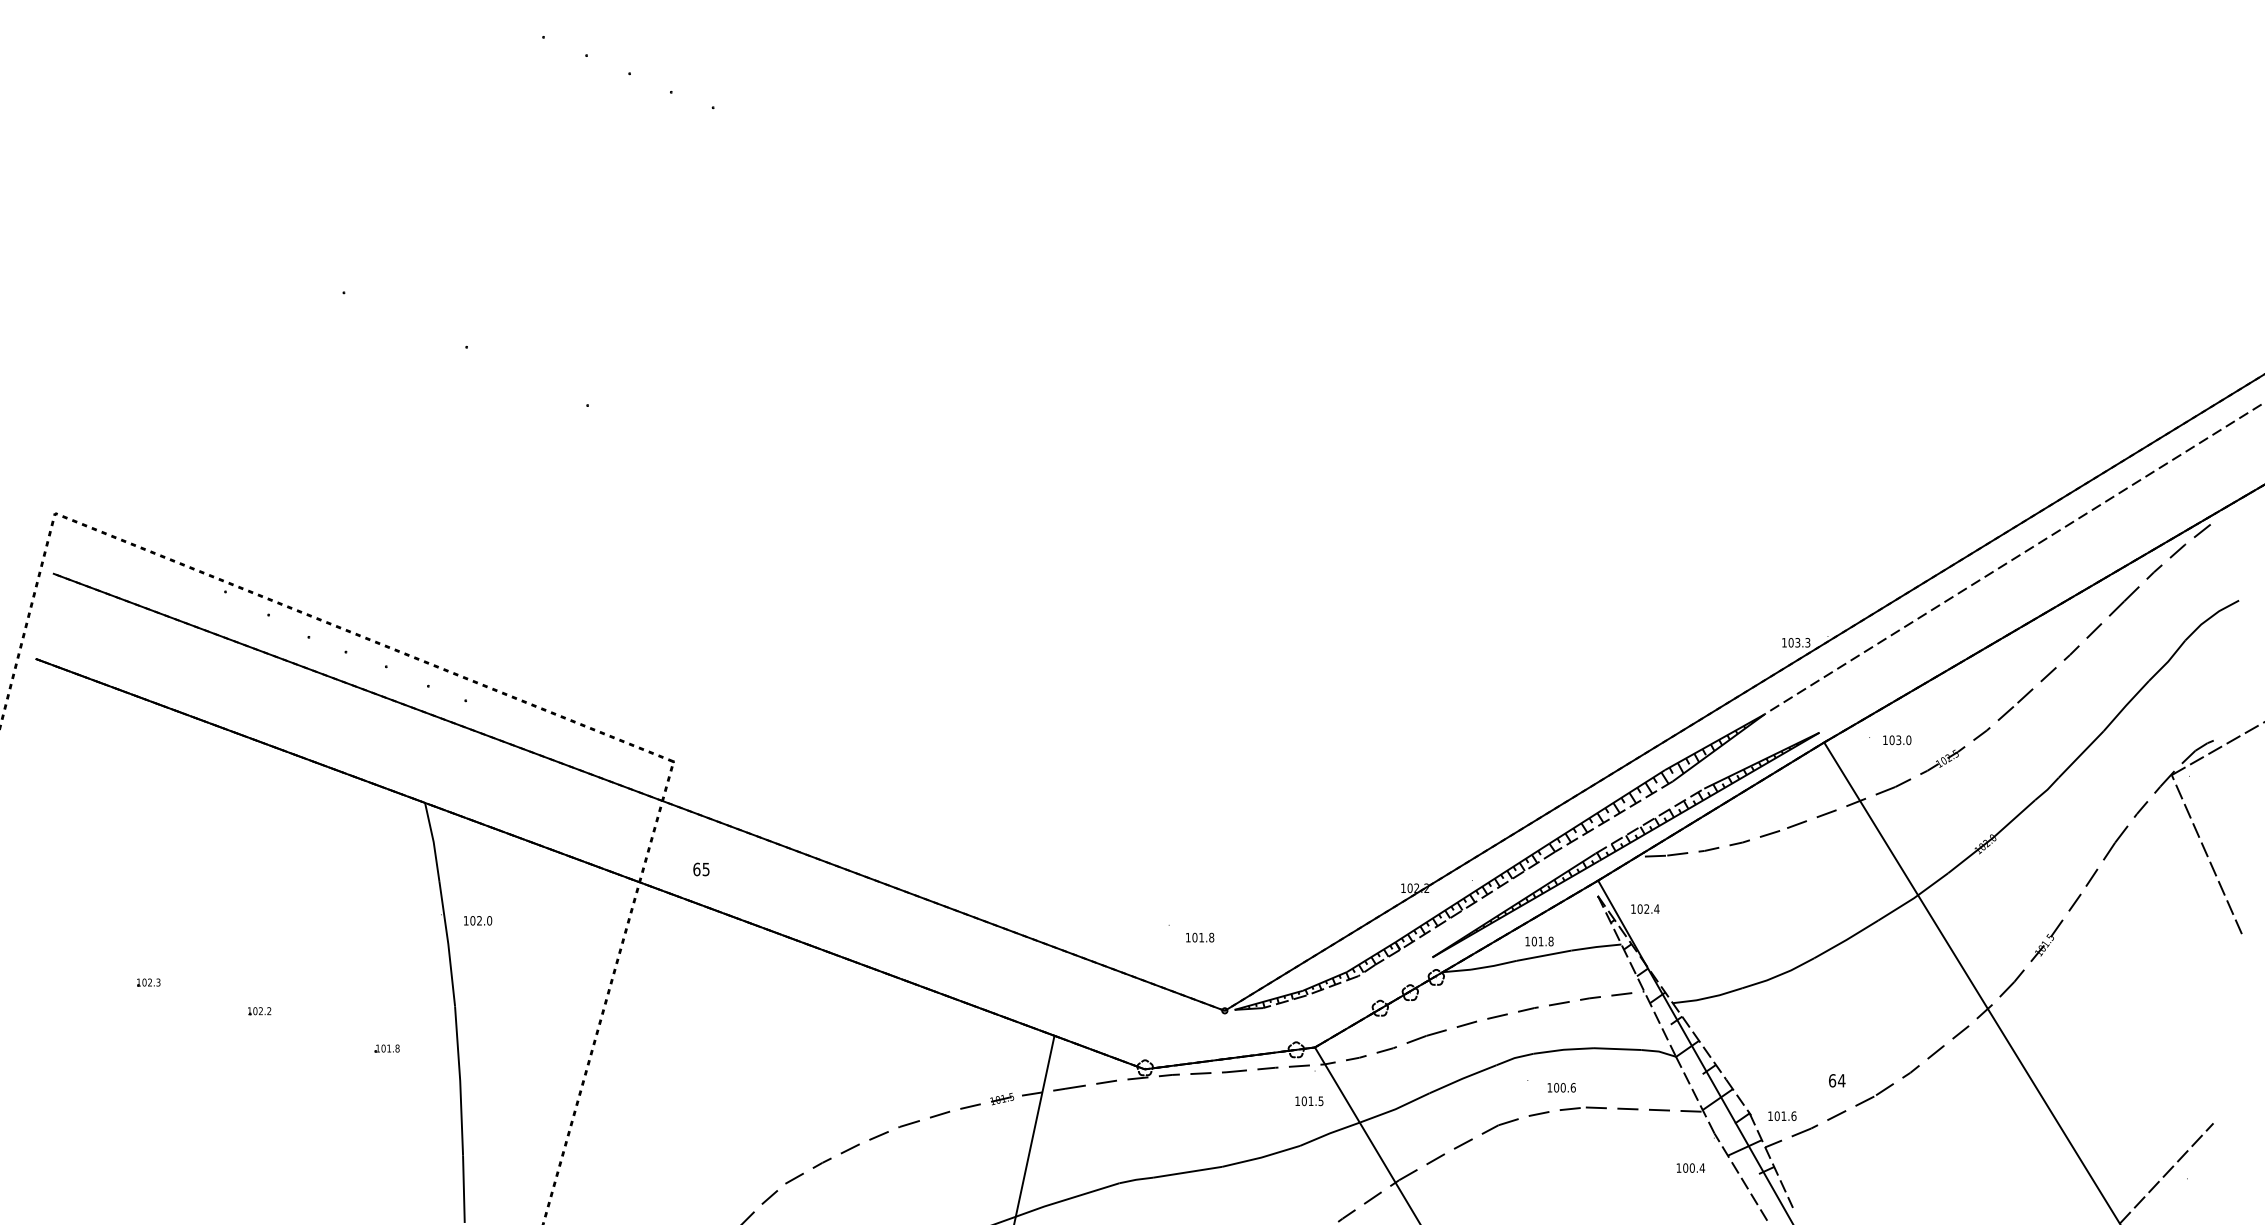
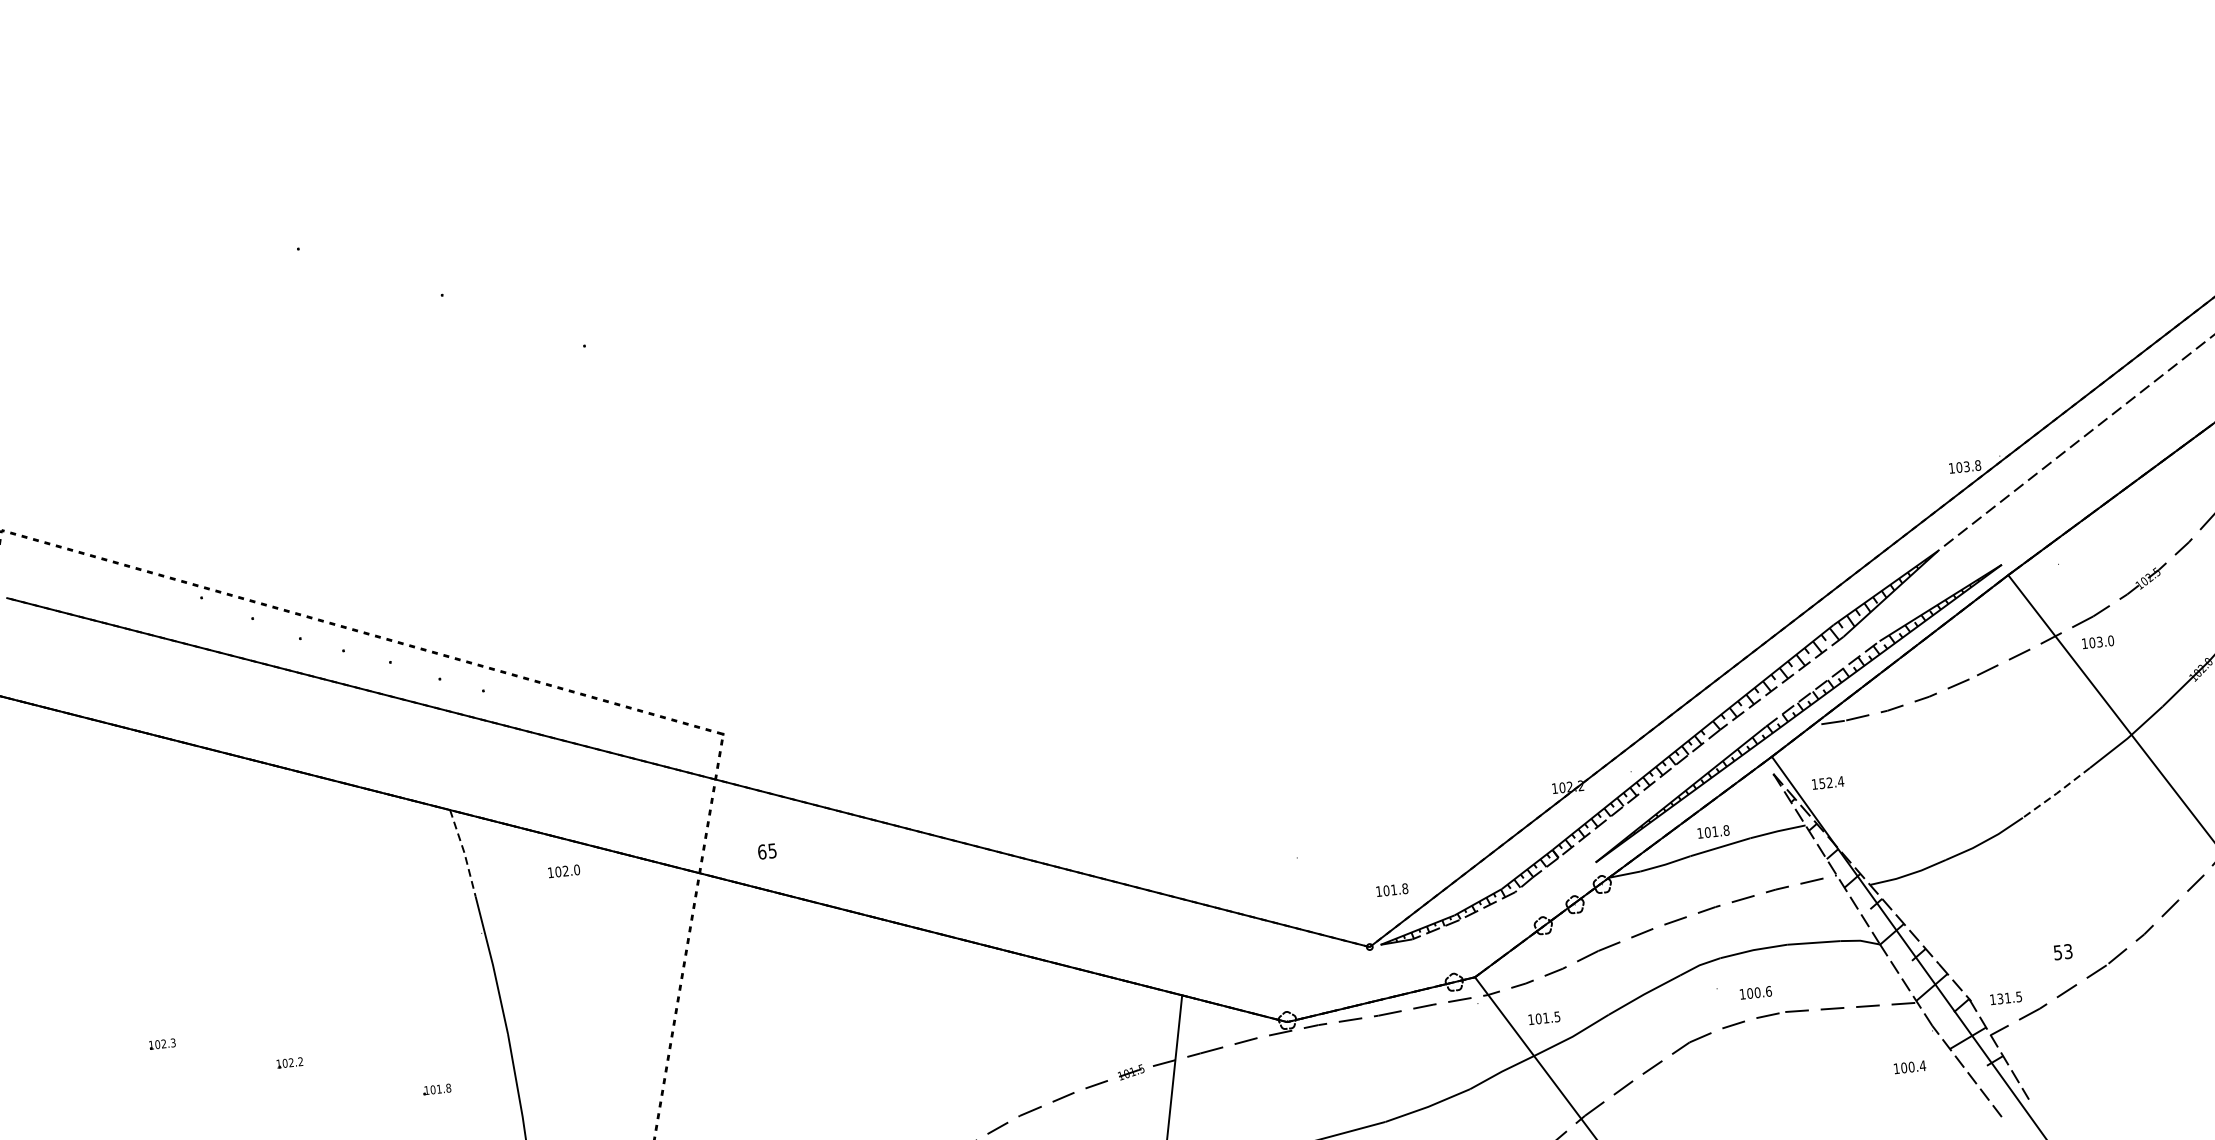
text: (1807, 642) -> (1977, 465), 103.3 -> 103.8
text: (1897, 740) -> (2098, 642), moved
line: (433, 842) -> (464, 853), solid -> dashed
text: (1639, 908) -> (1821, 782), 102.4 -> 152.4
text: (478, 920) -> (564, 870), moved
text: (1200, 937) -> (1392, 889), moved
line: (1846, 939) -> (2056, 792), solid -> dashed
text: (1837, 1080) -> (2063, 951), 64 -> 53
text: (1309, 1101) -> (1544, 1018), moved
text: (1785, 1115) -> (2009, 997), 101.6 -> 131.5

